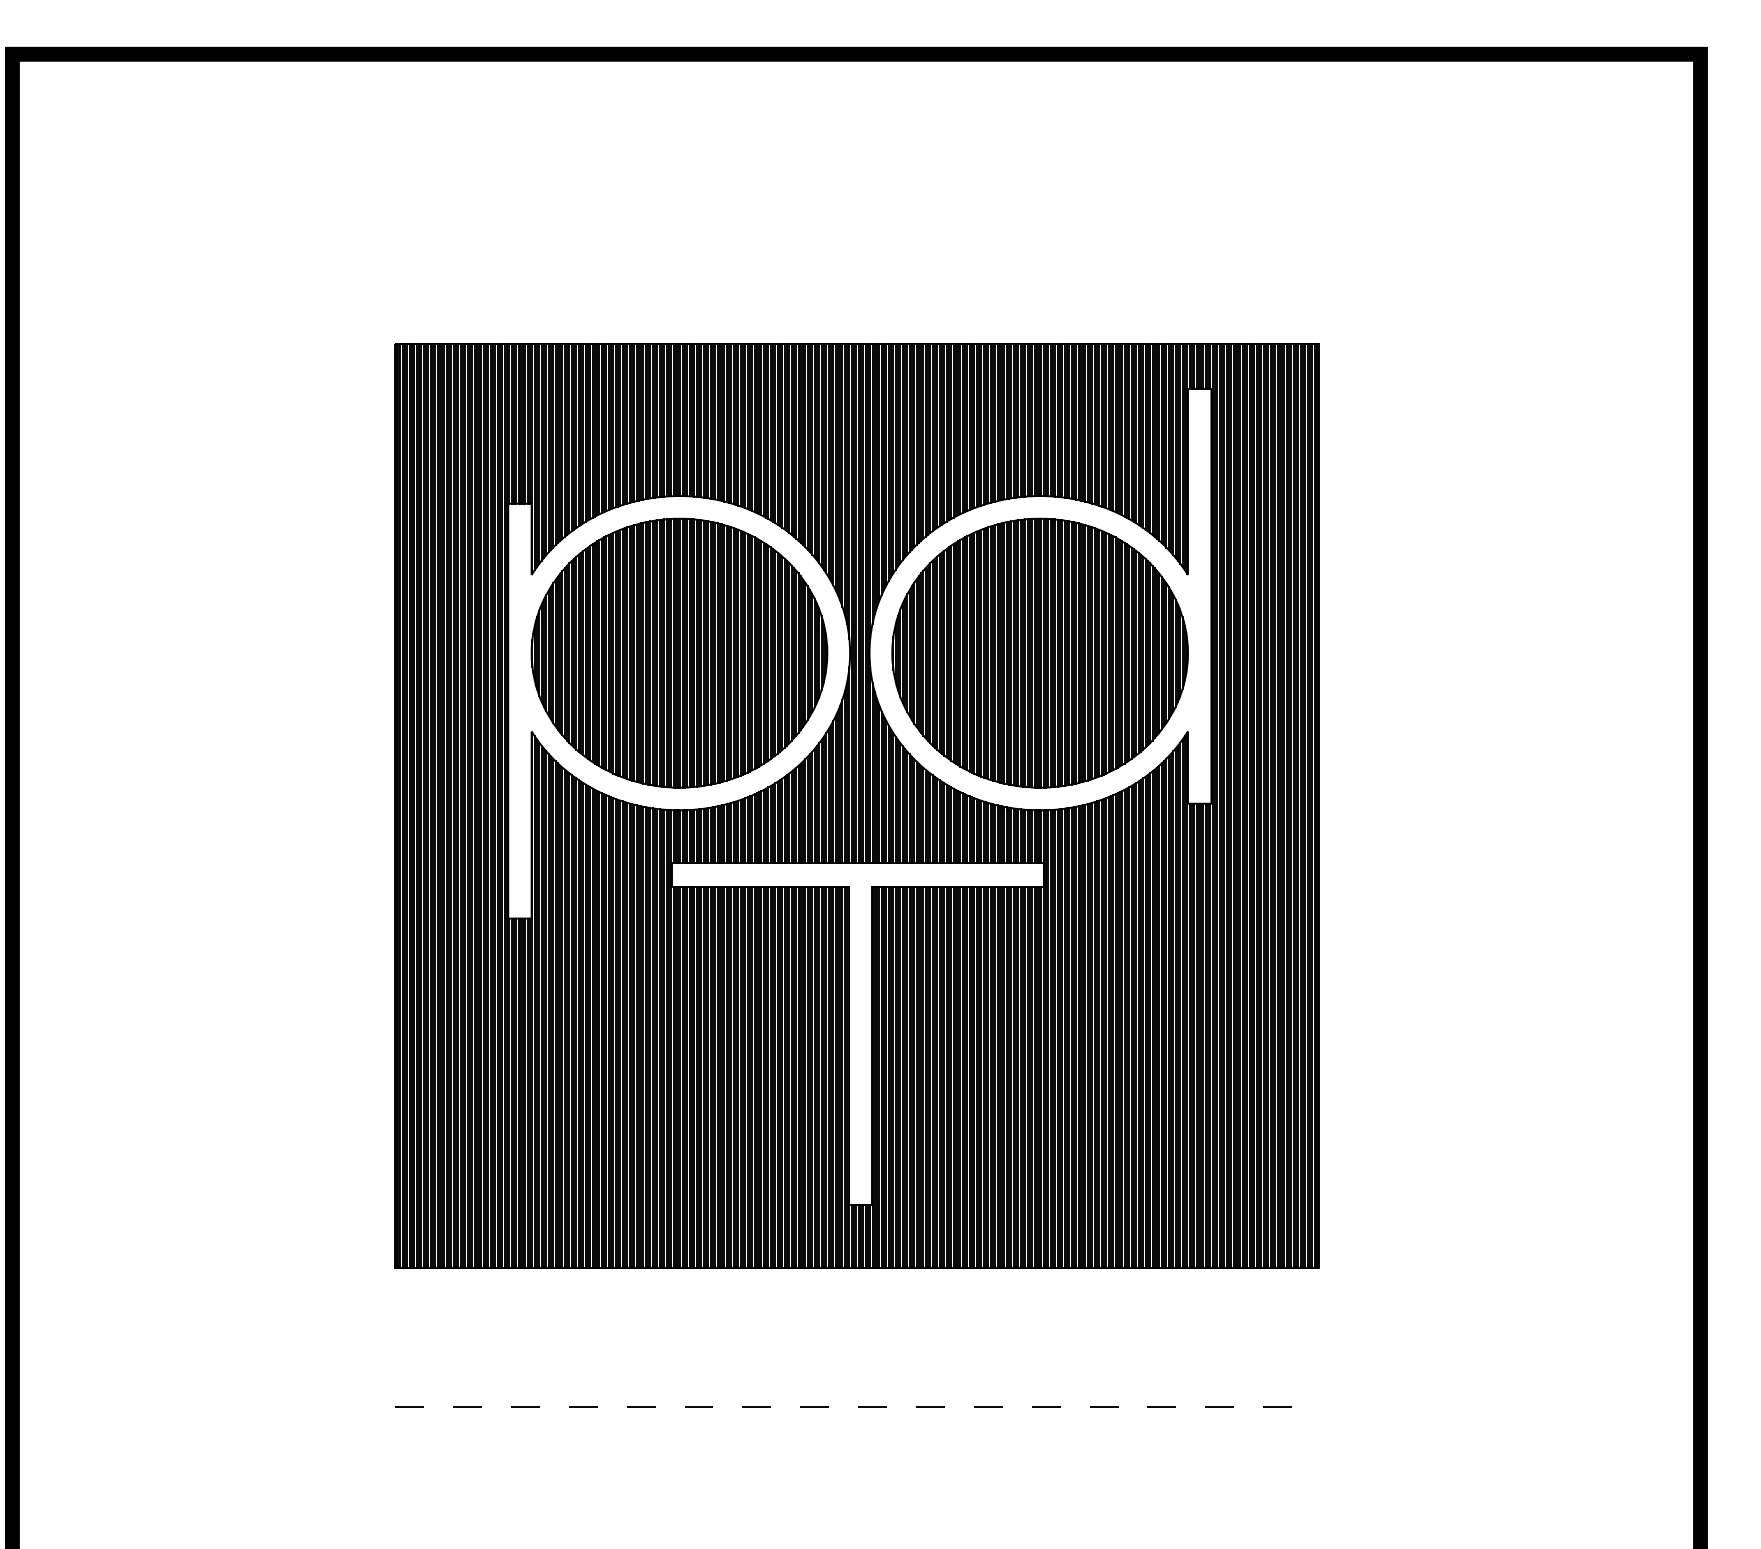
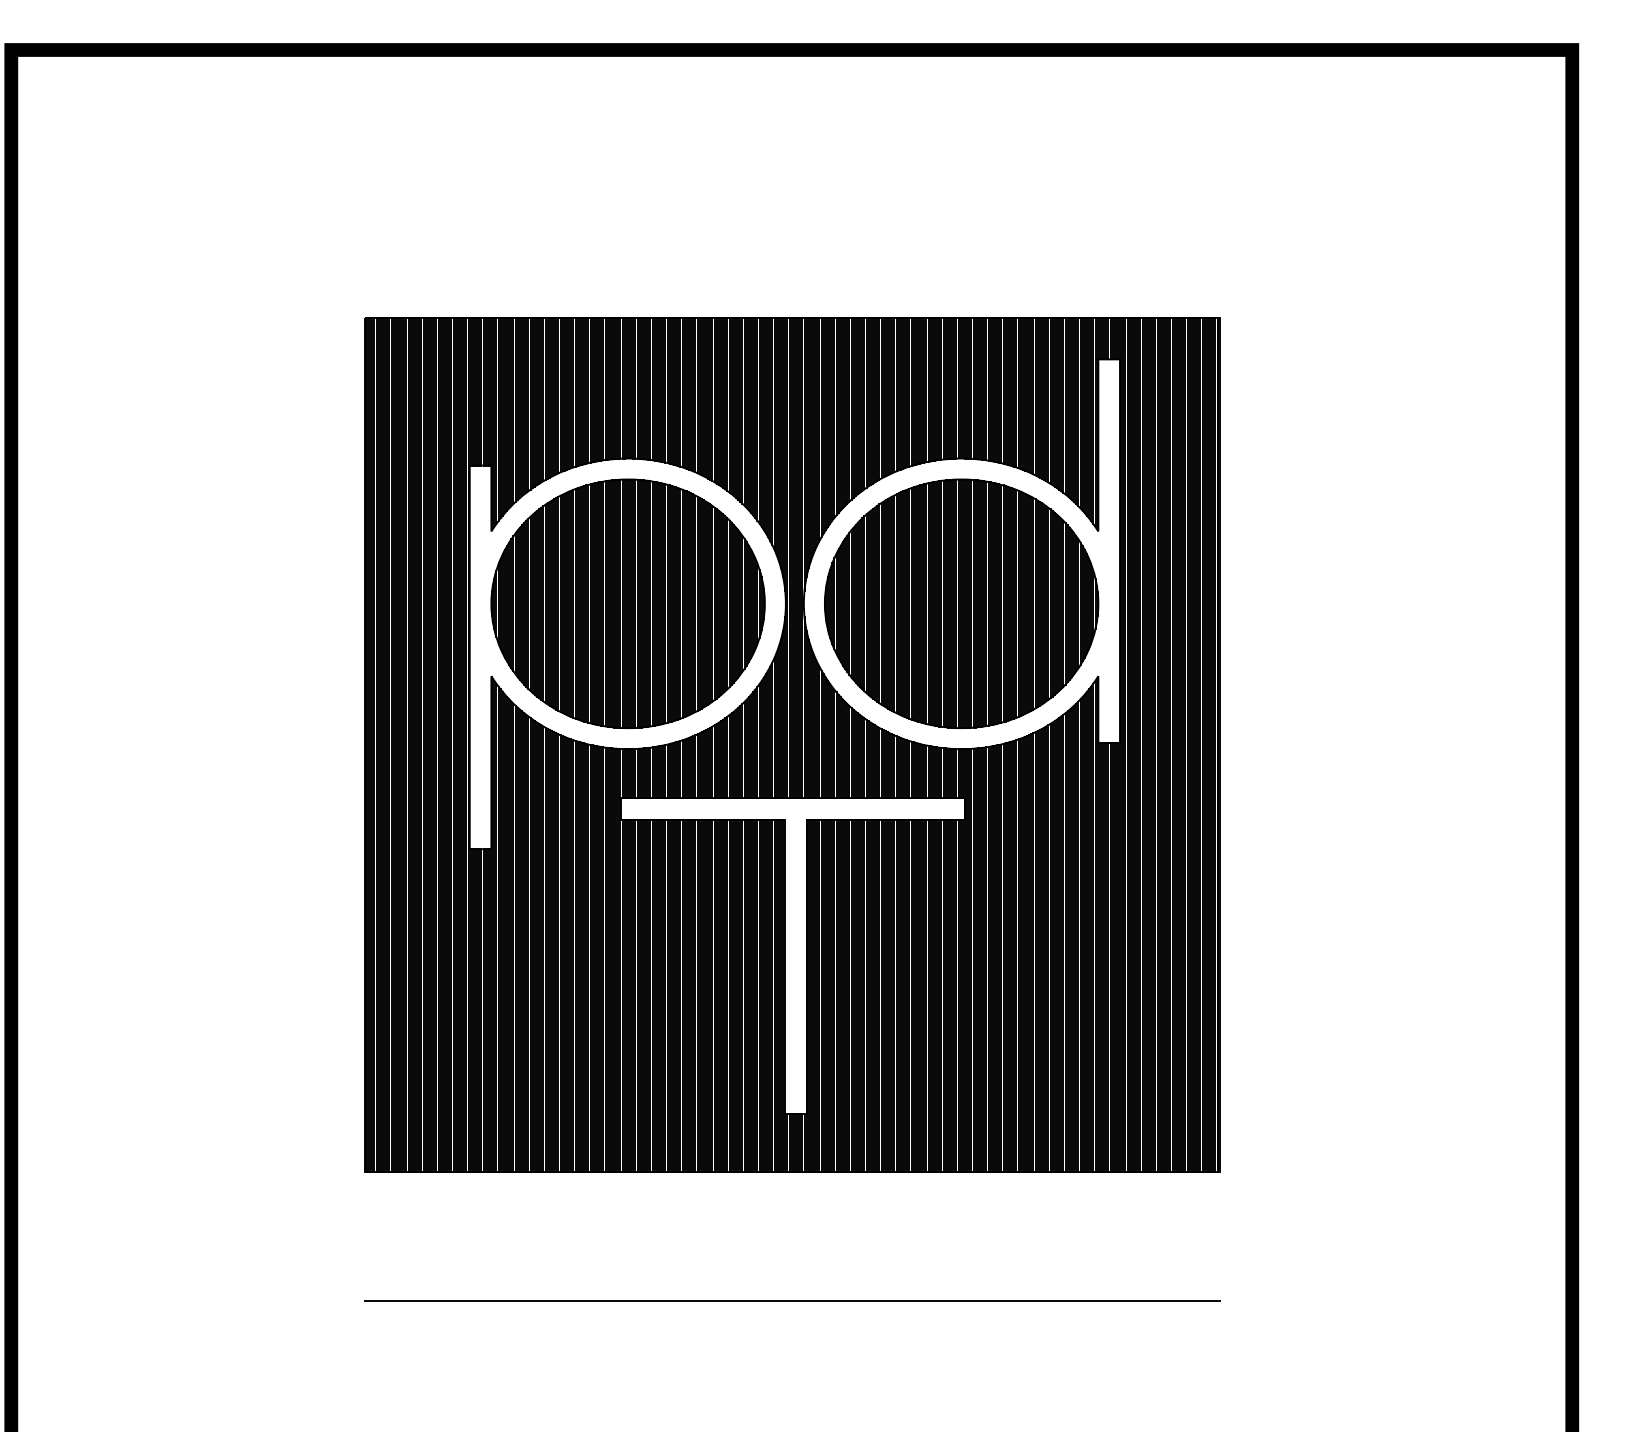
line: (857, 1406) -> (792, 1300), dashed -> solid

